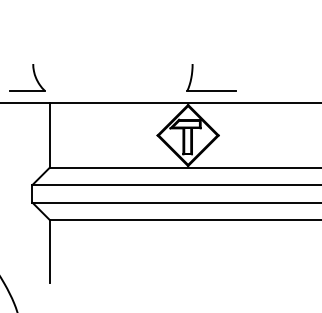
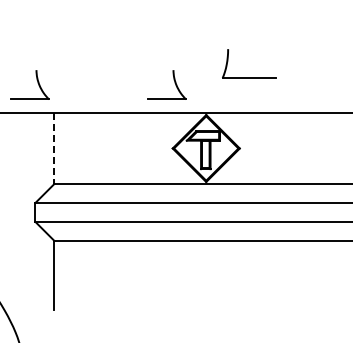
part: (158, 73) -> (173, 80), added
part: (212, 89) -> (249, 77), moved
line: (49, 135) -> (54, 148), solid -> dashed

